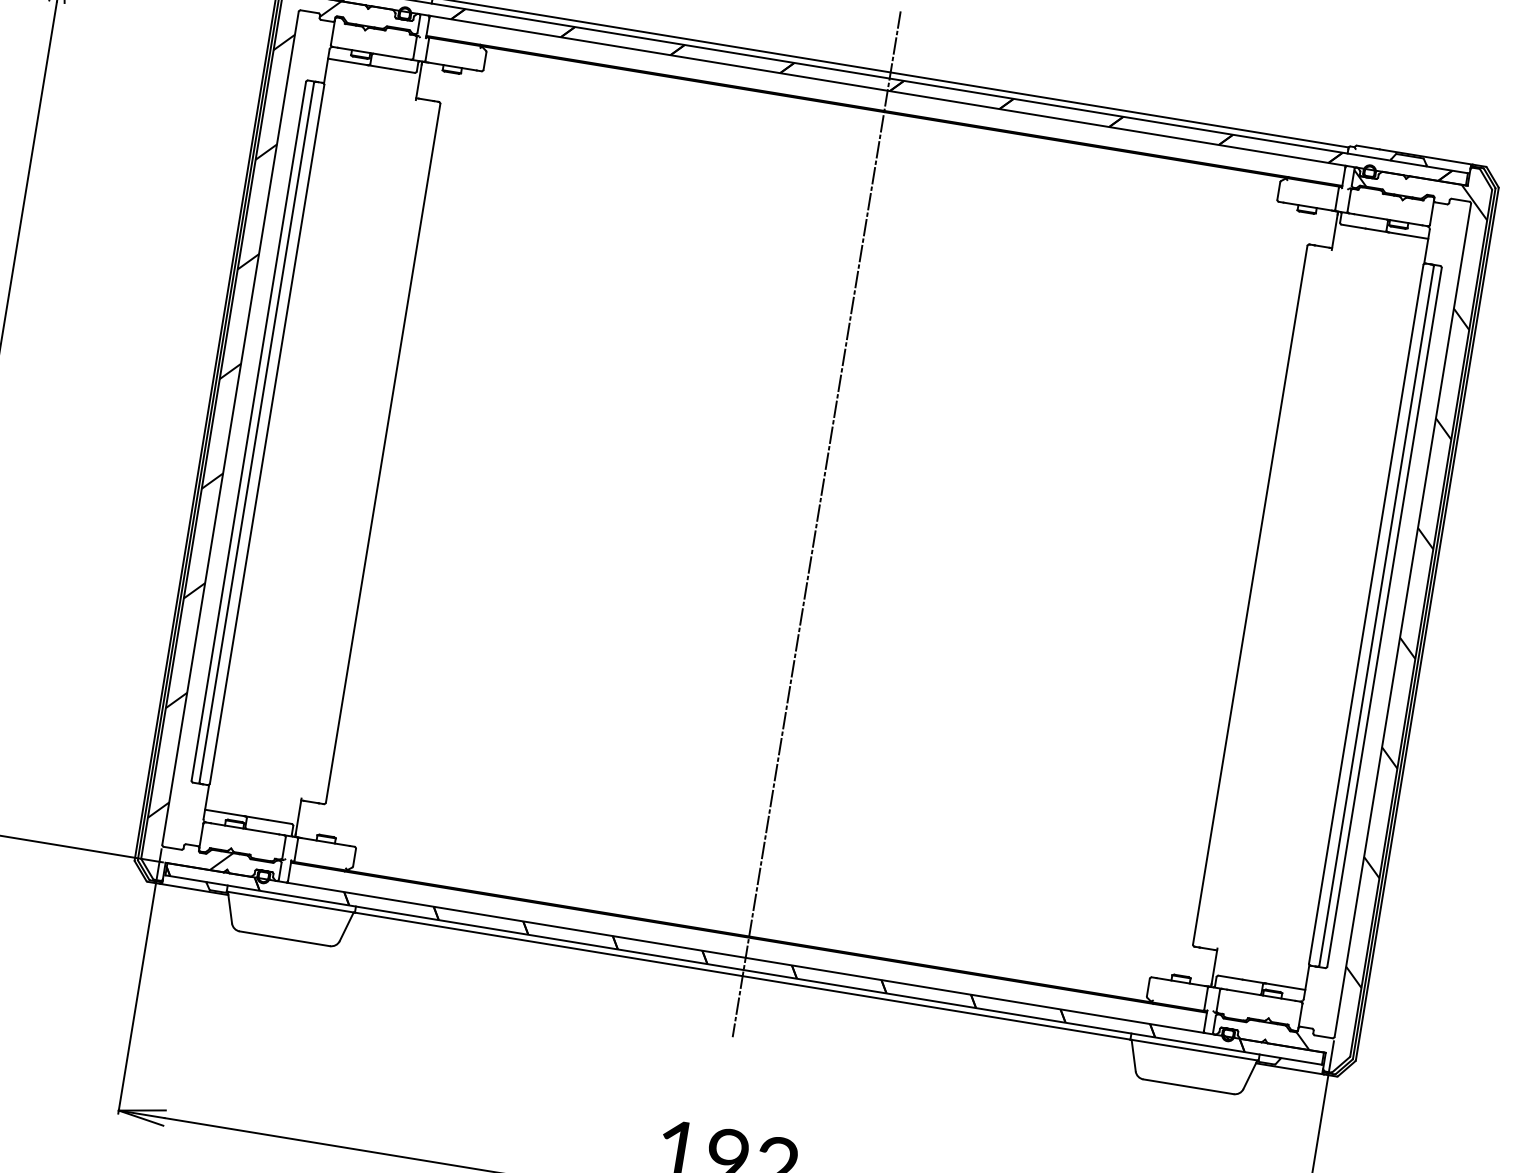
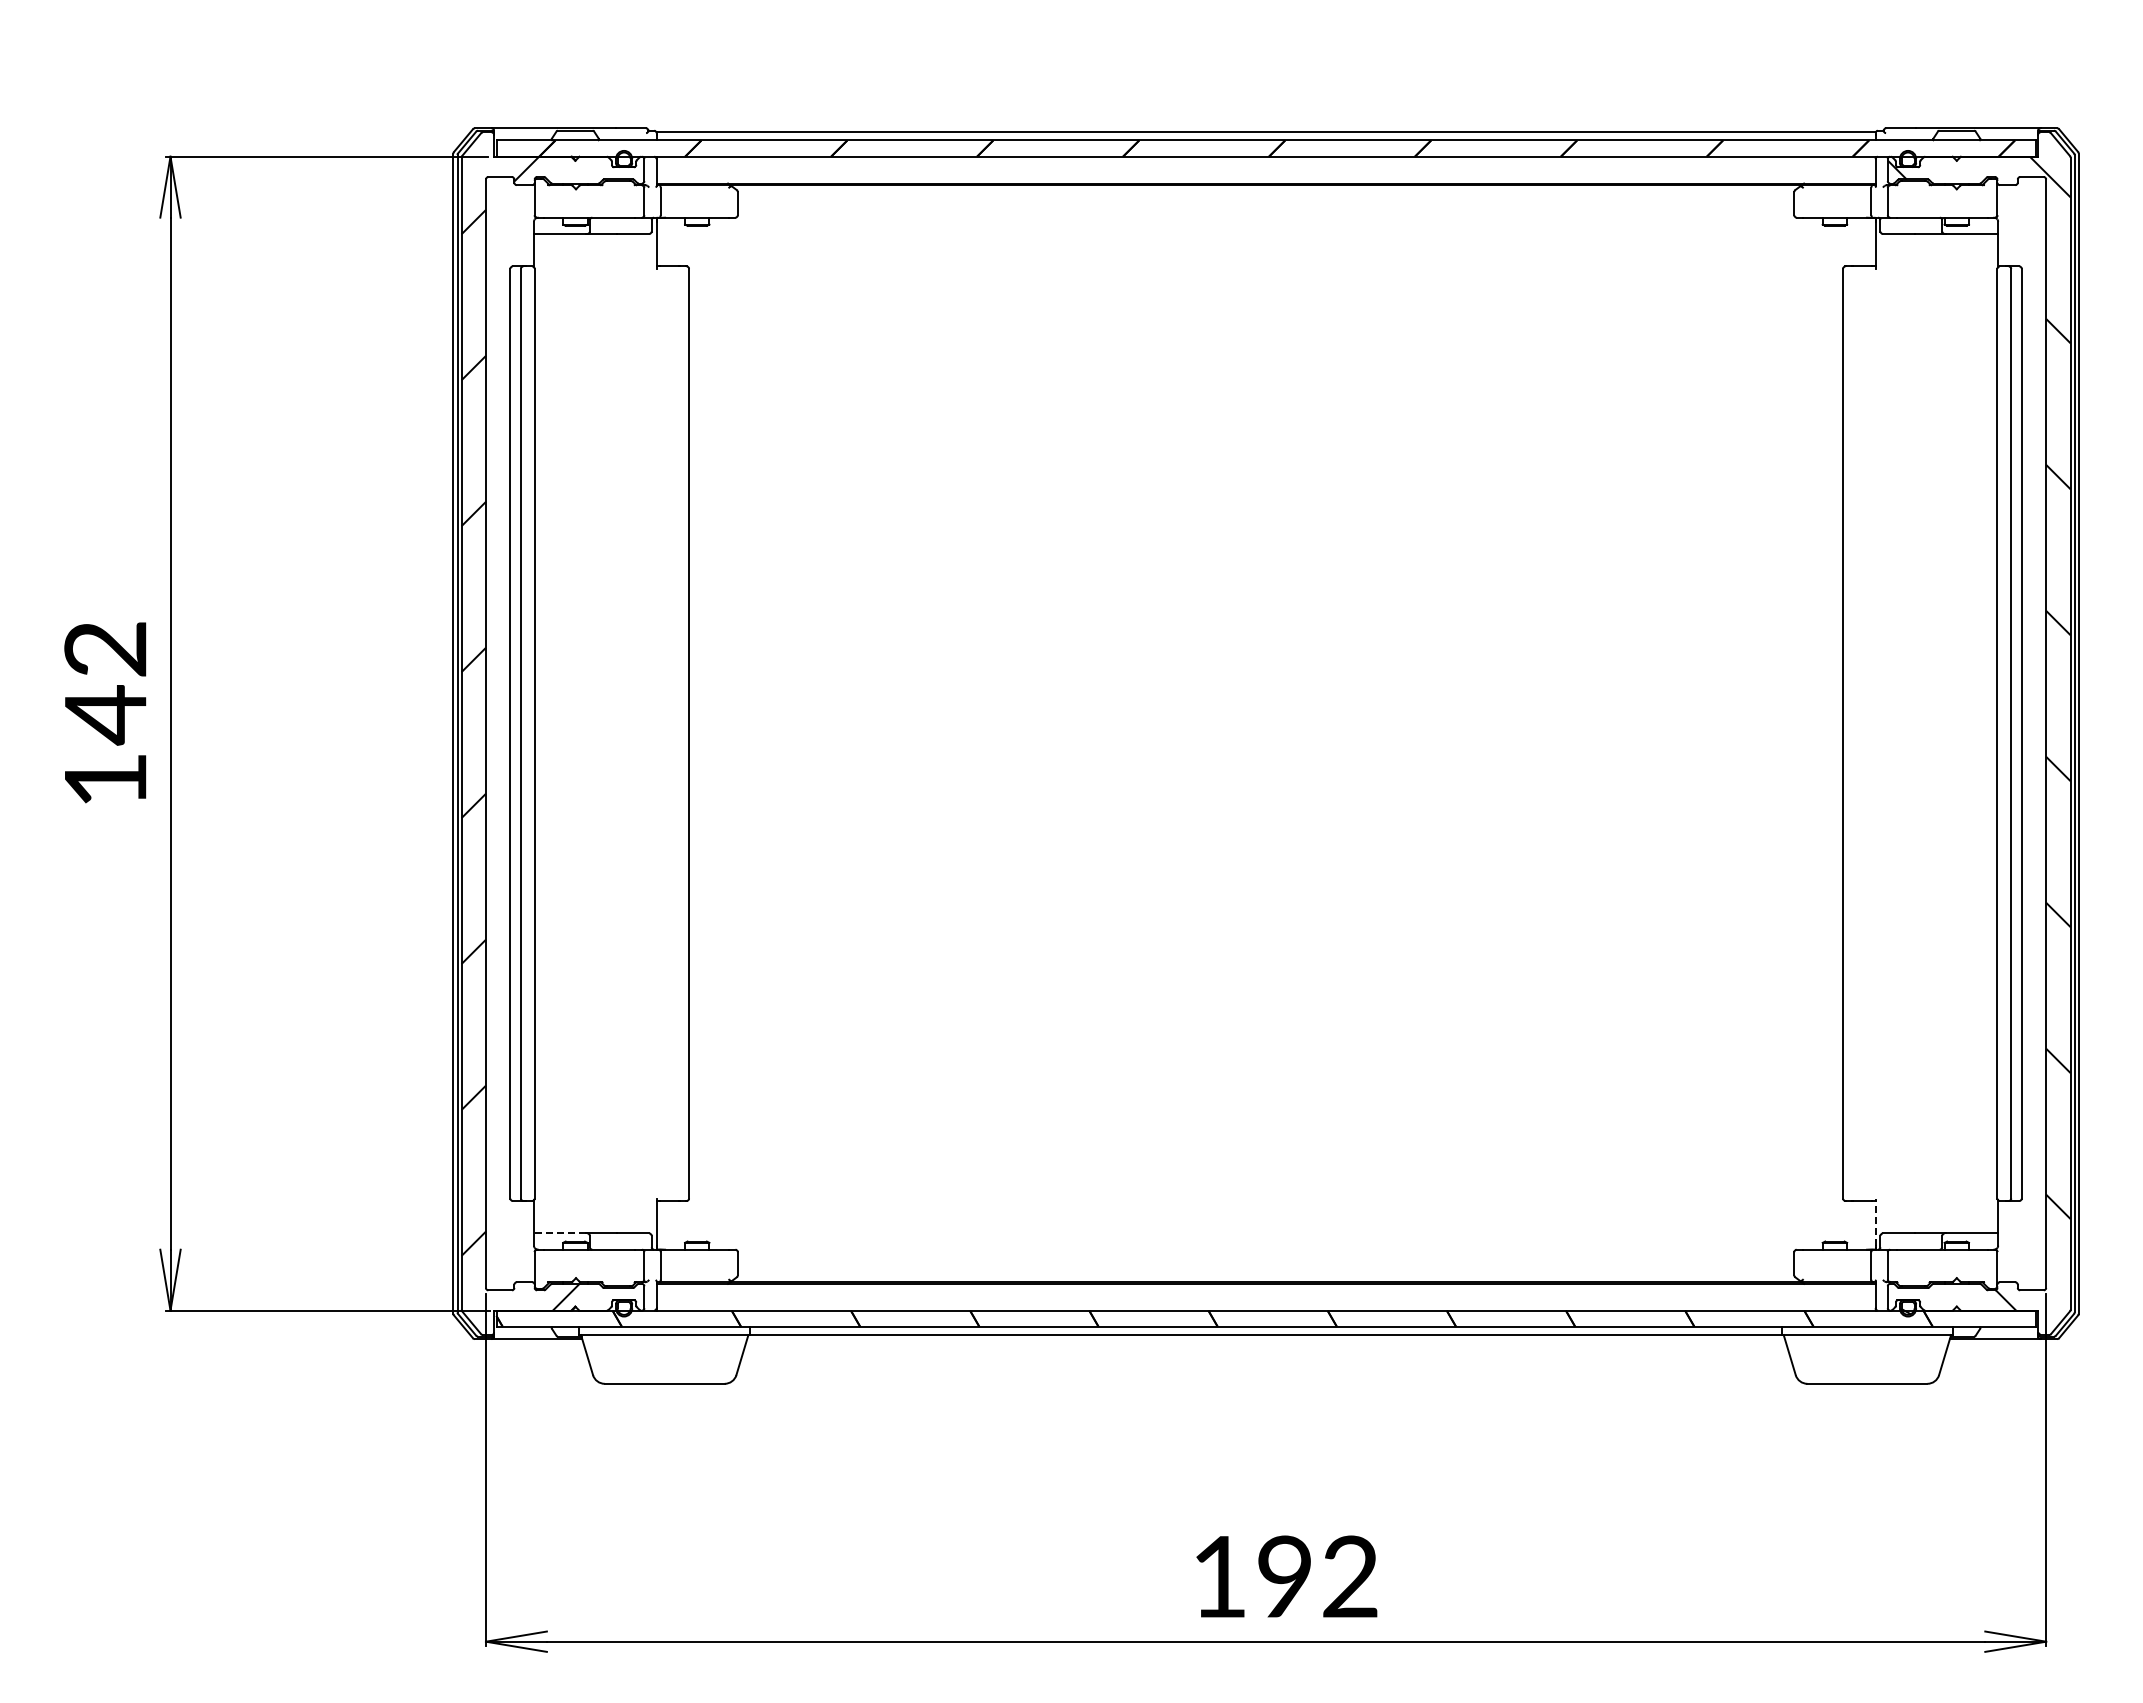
line: (817, 524) -> (1266, 733), removed
line: (224, 812) -> (559, 1233), solid -> dashed
line: (1214, 966) -> (1875, 1222), solid -> dashed

